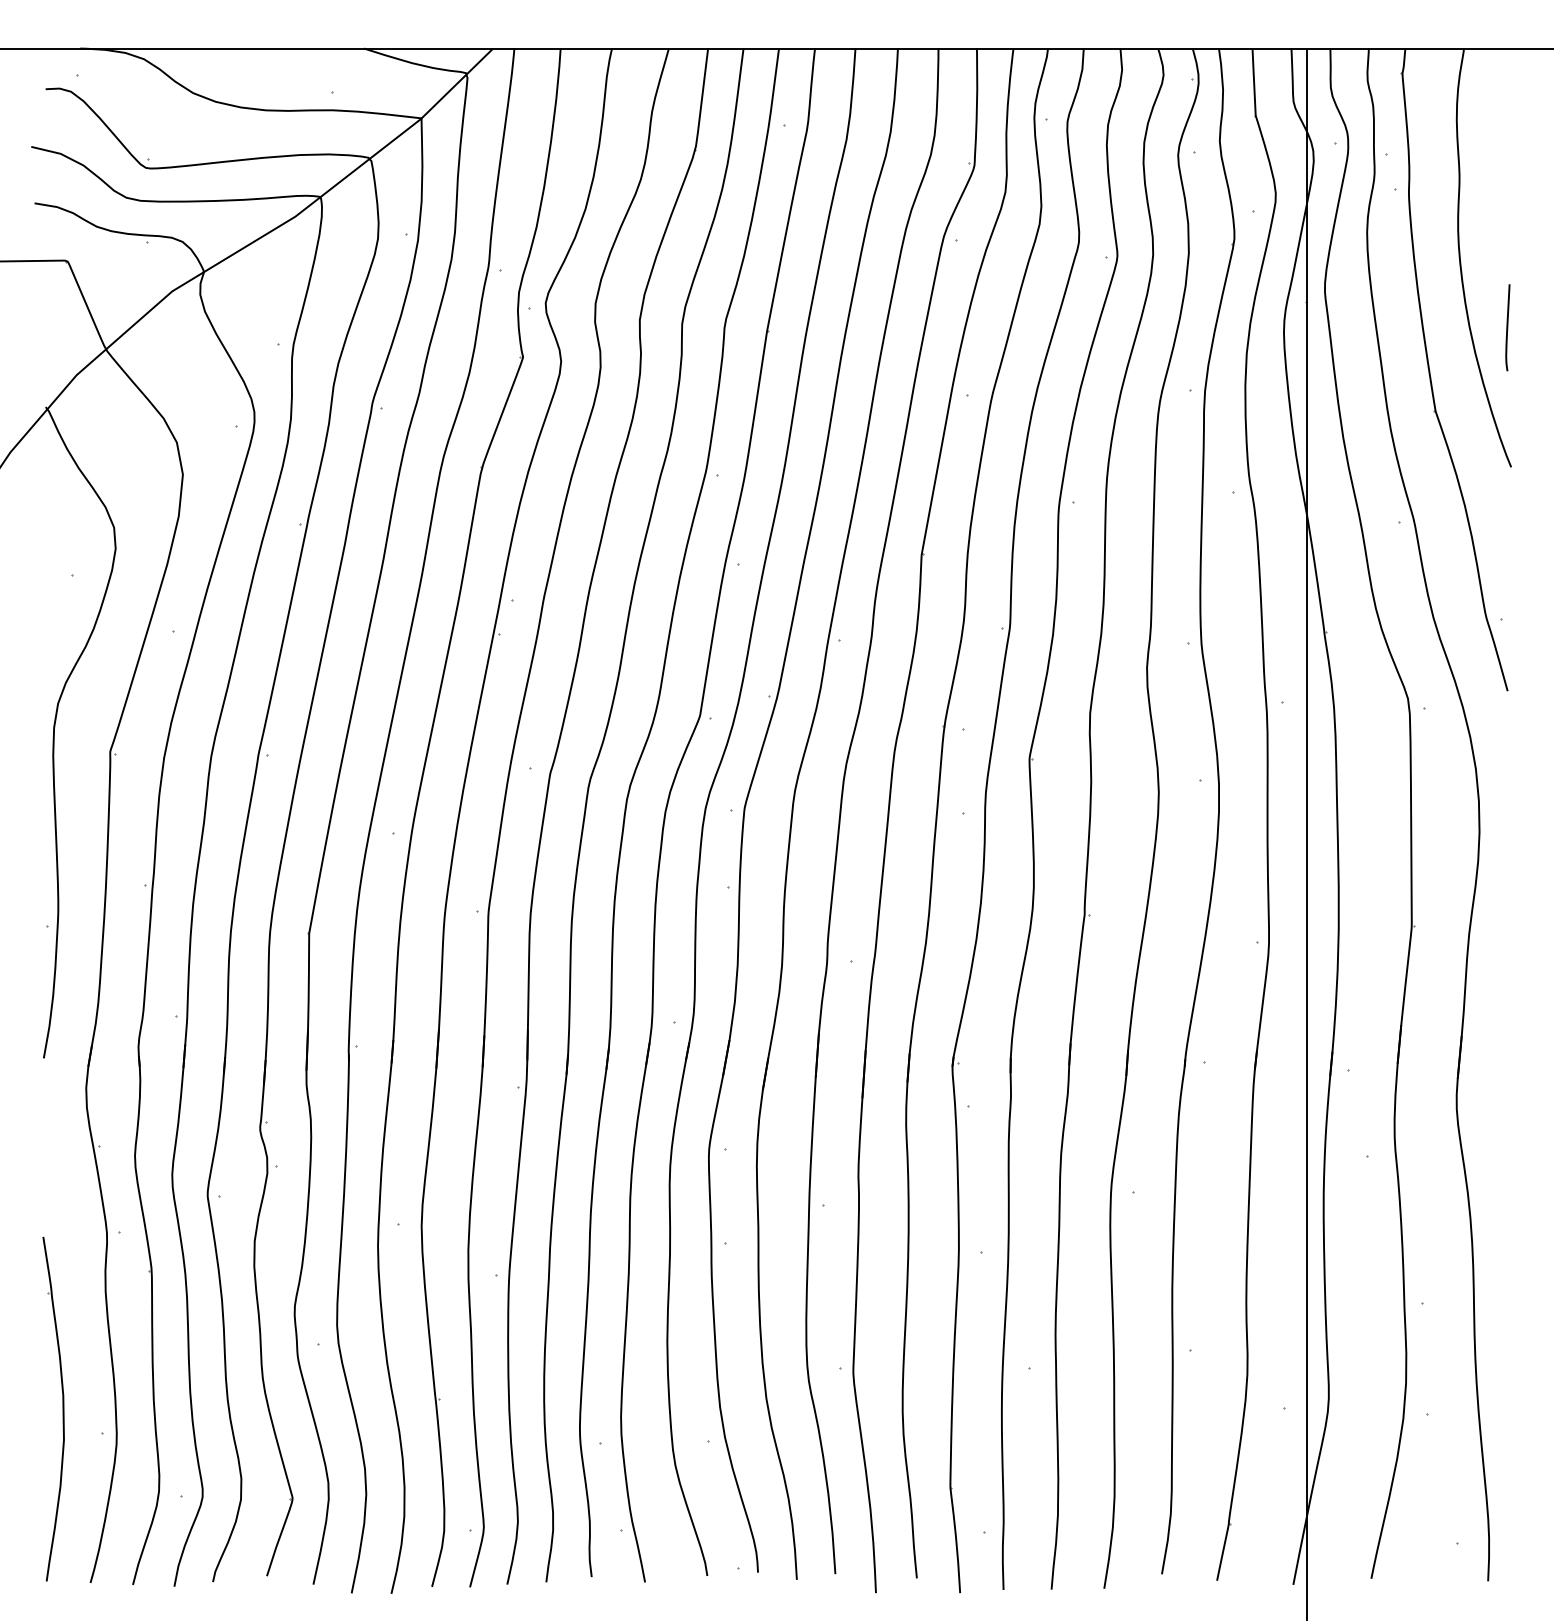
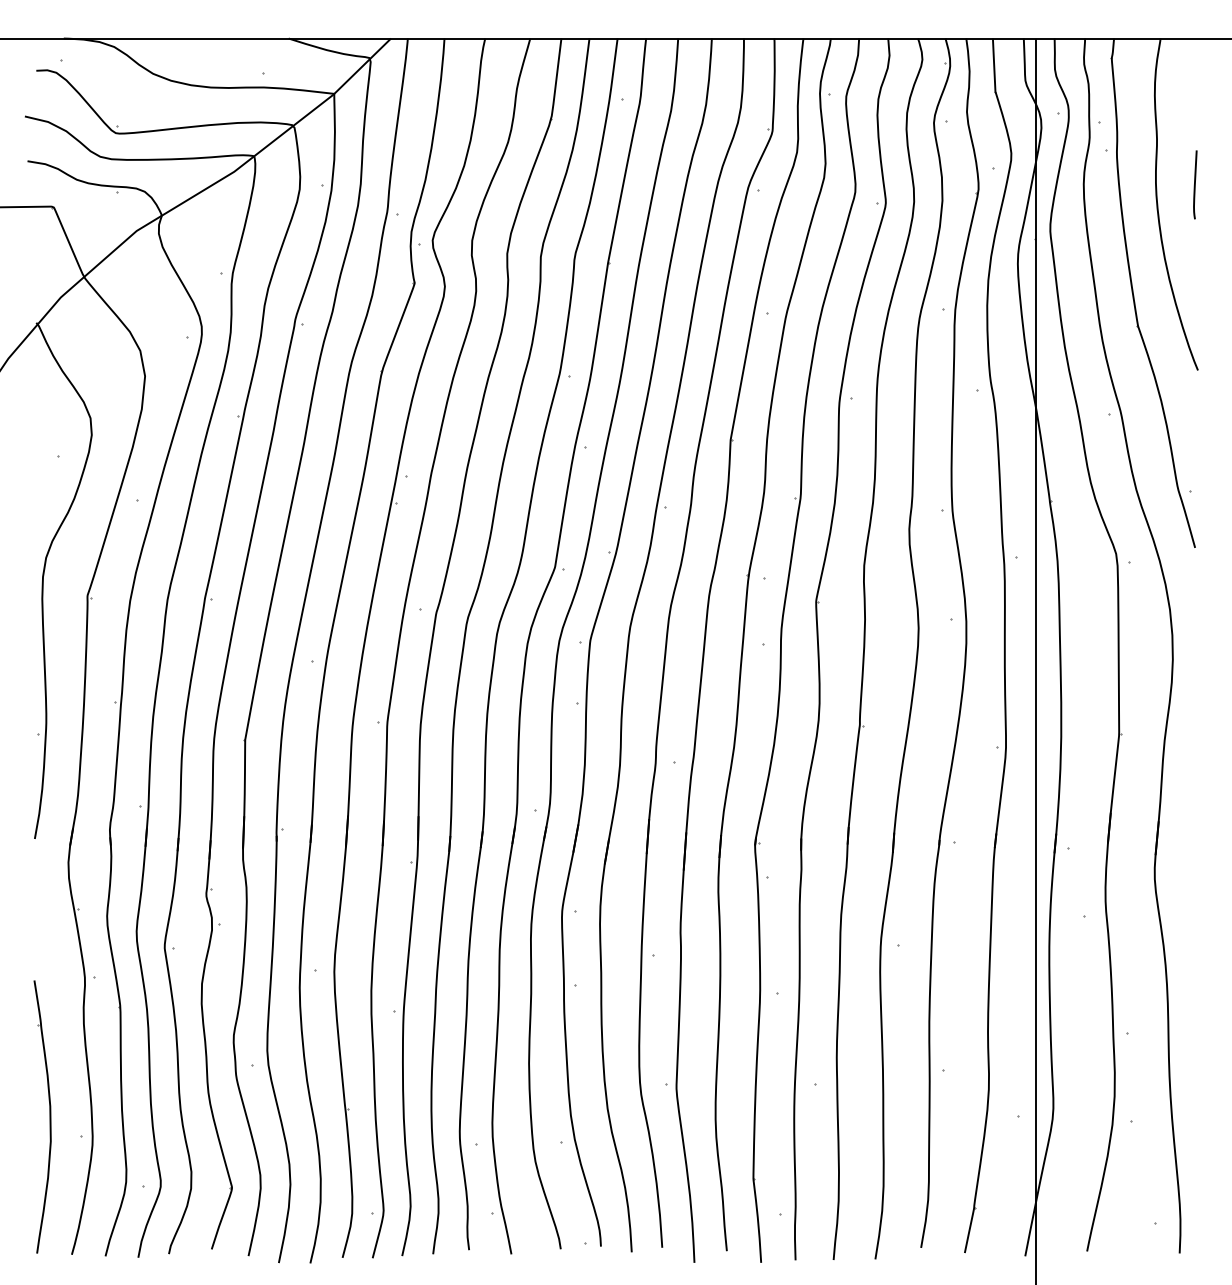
line: (1508, 327) -> (1195, 184), moved

